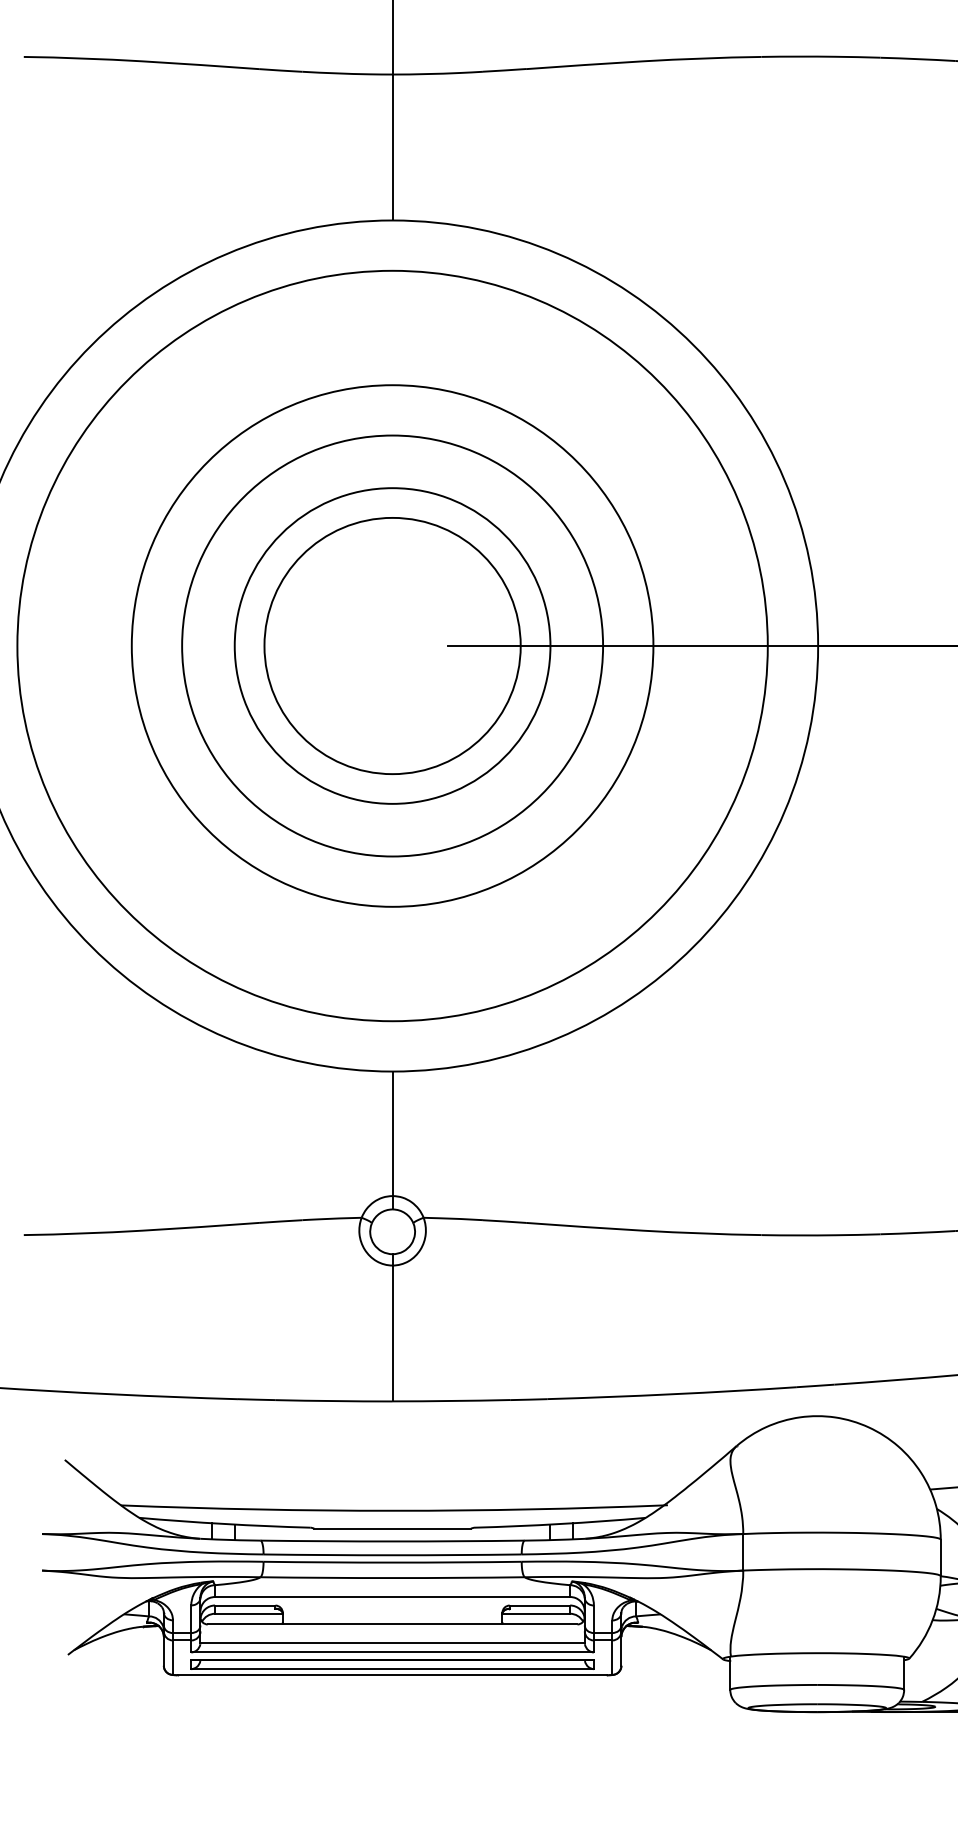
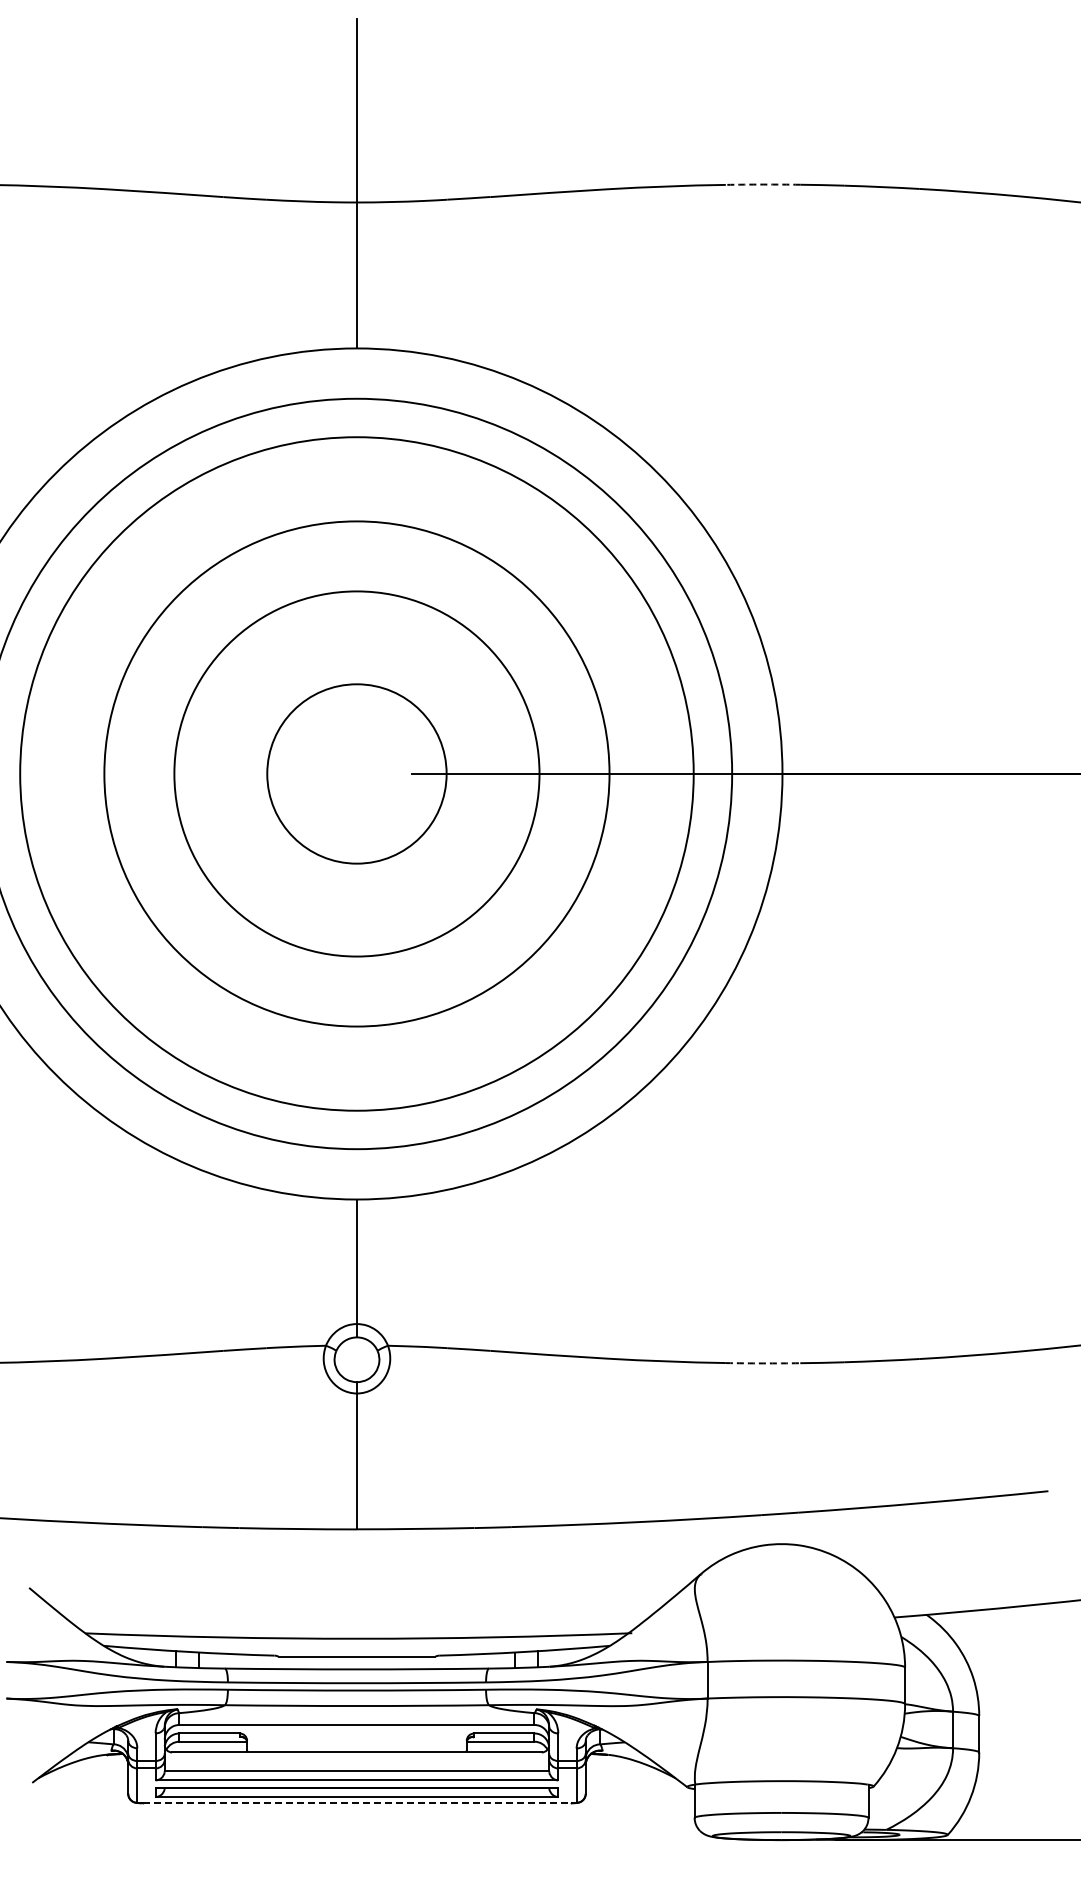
arc: (799, 56) -> (763, 184), solid -> dashed
circle: (392, 645) -> (356, 773), size x0.7
circle: (392, 645) -> (356, 773), size x0.7
circle: (392, 645) -> (356, 773), size x1.6
circle: (392, 645) -> (356, 773), size x1.6
arc: (799, 1235) -> (763, 1363), solid -> dashed
line: (393, 1675) -> (357, 1803), solid -> dashed

